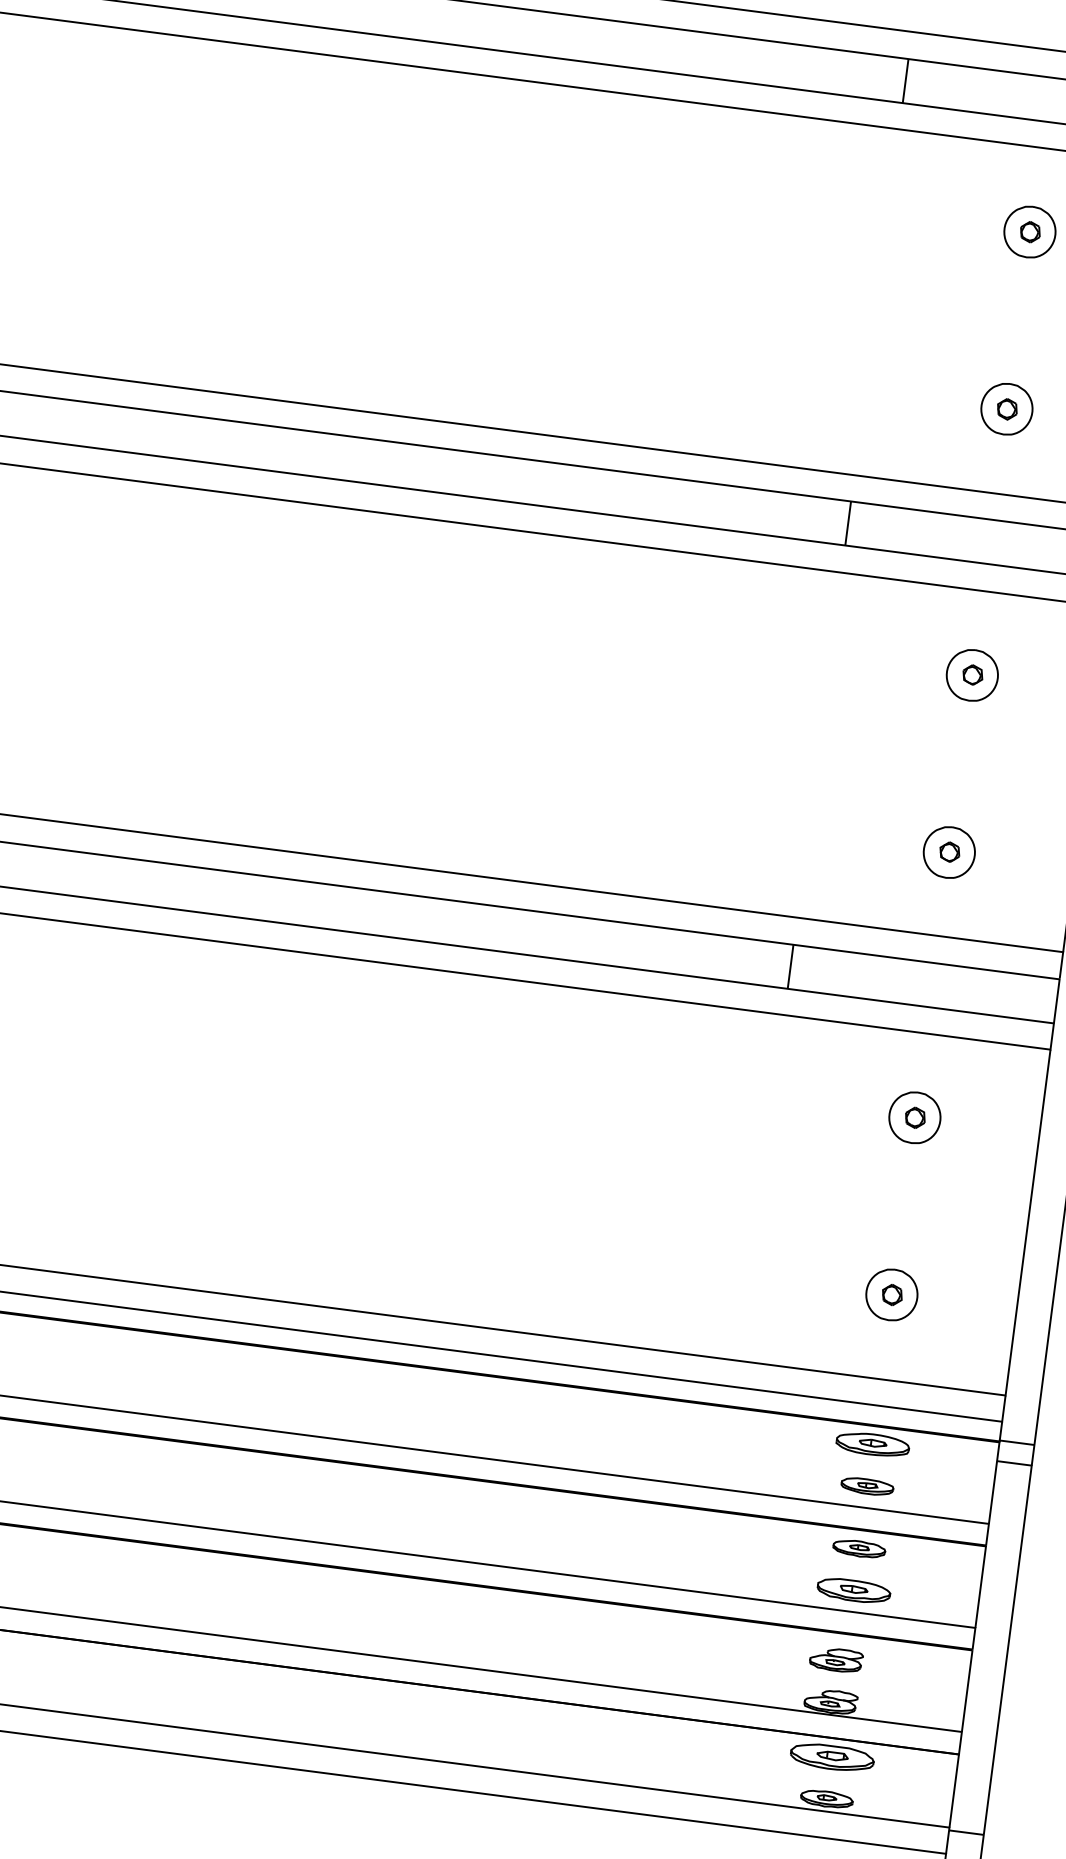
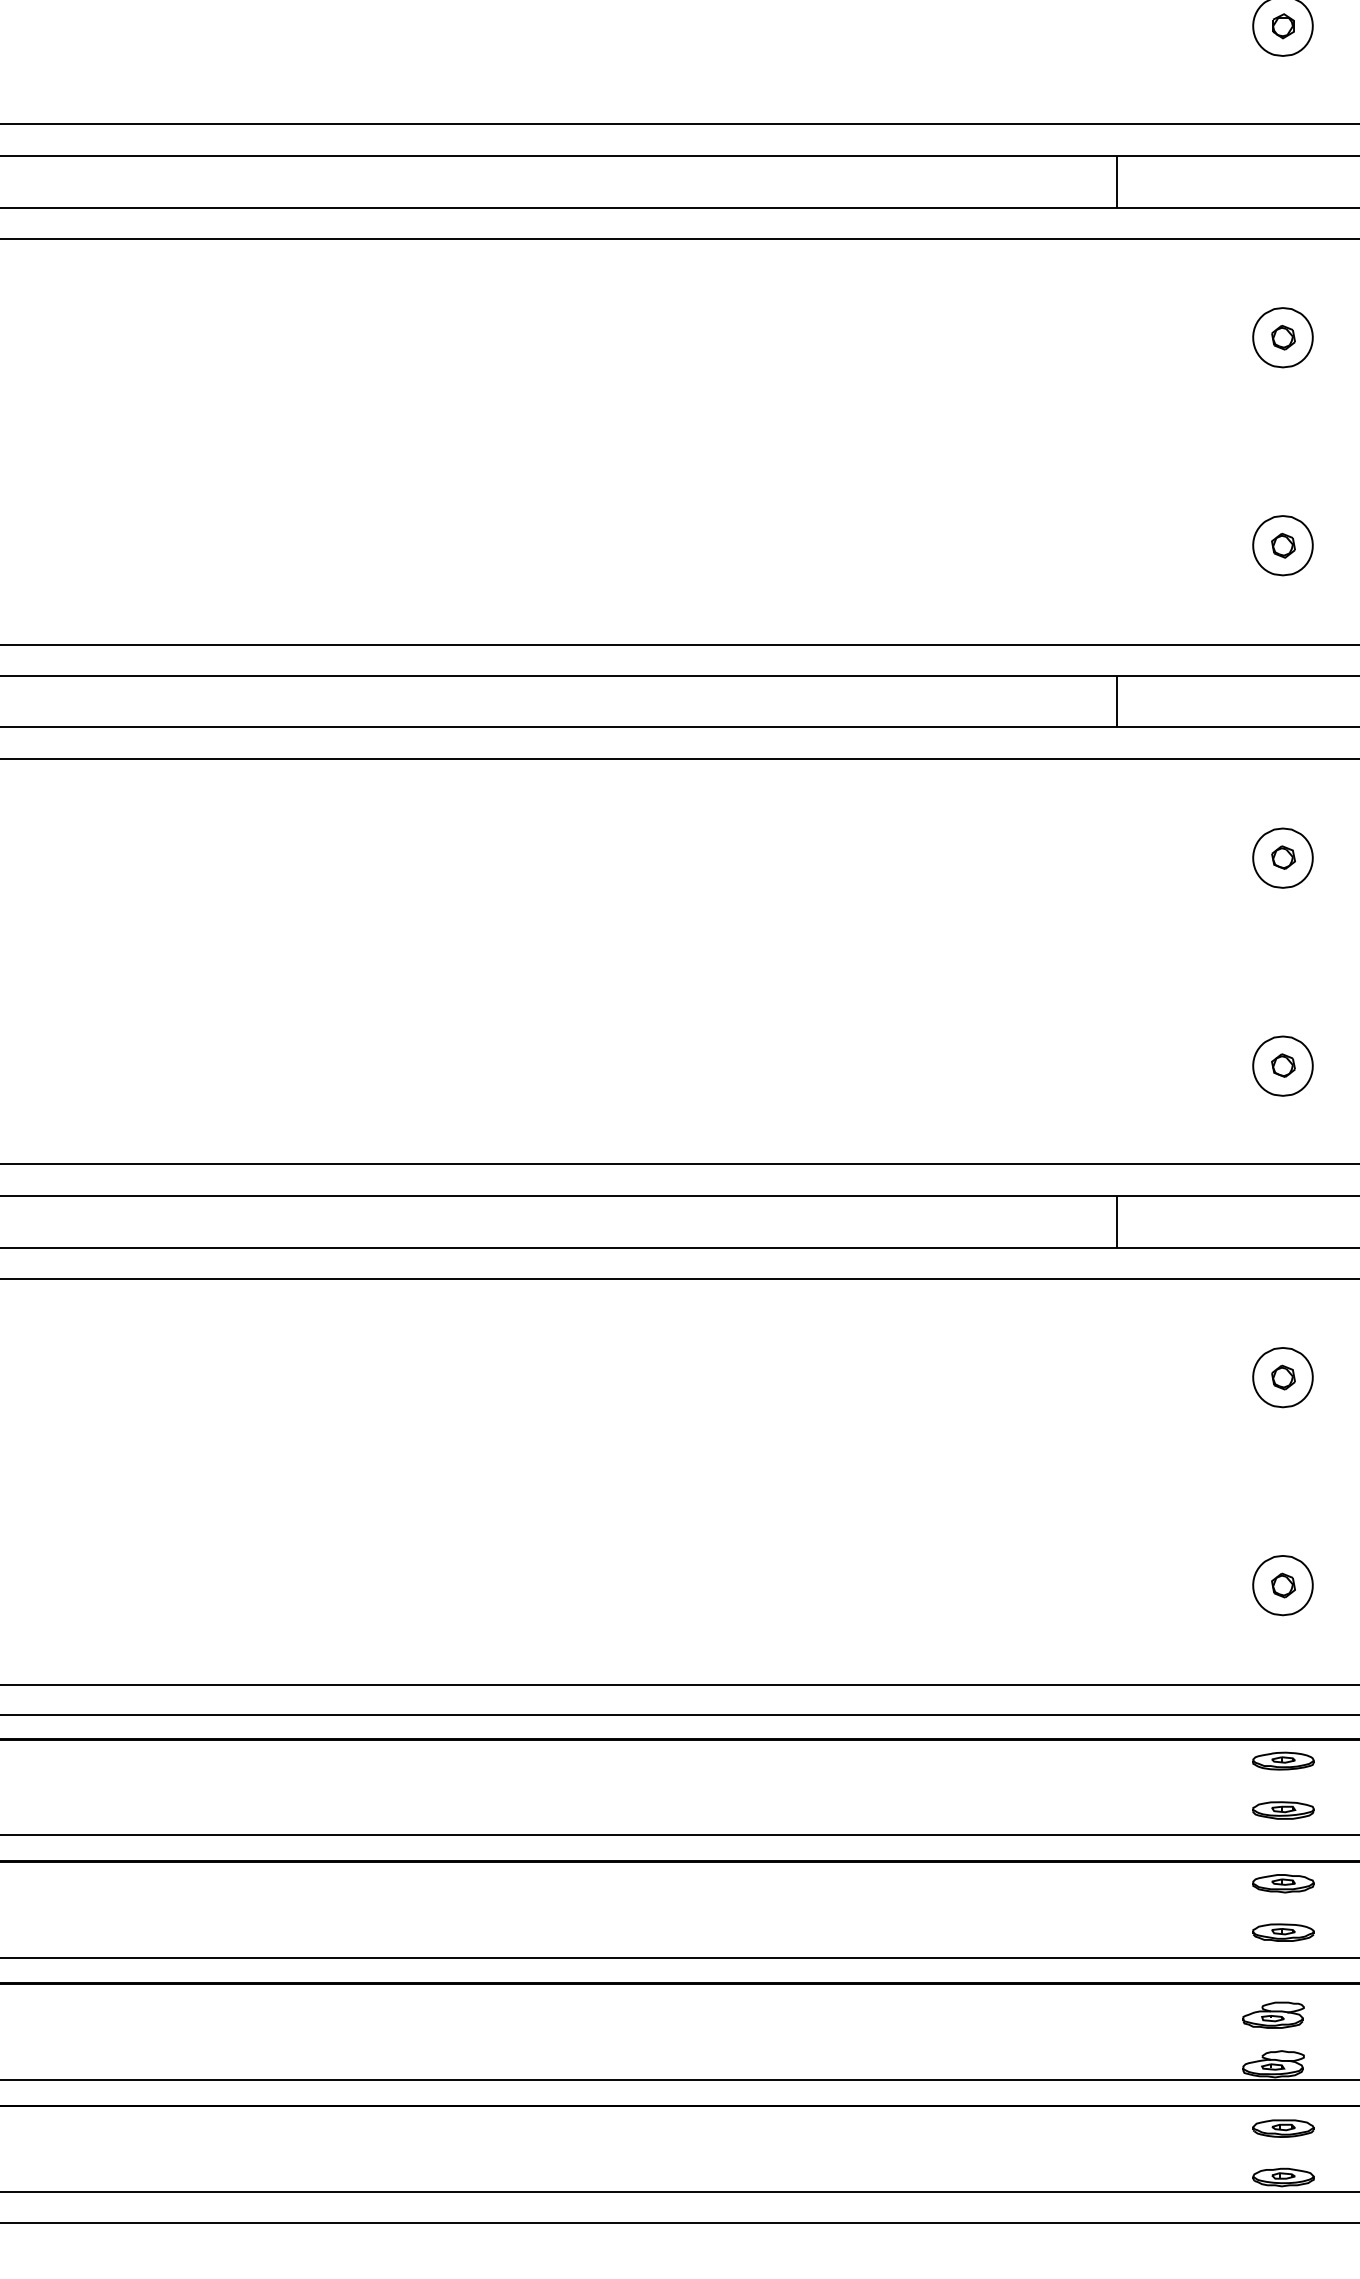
part: (872, 1444) -> (1283, 1760), size x0.71
part: (853, 1590) -> (1283, 1932), size x0.71
part: (832, 1757) -> (1283, 2128), size x0.62

